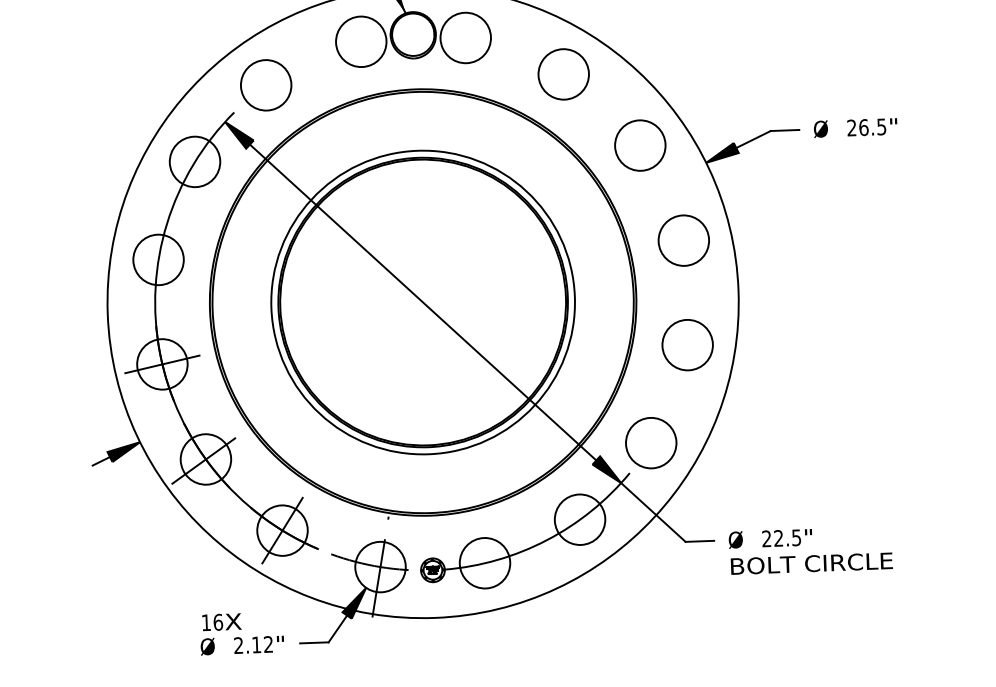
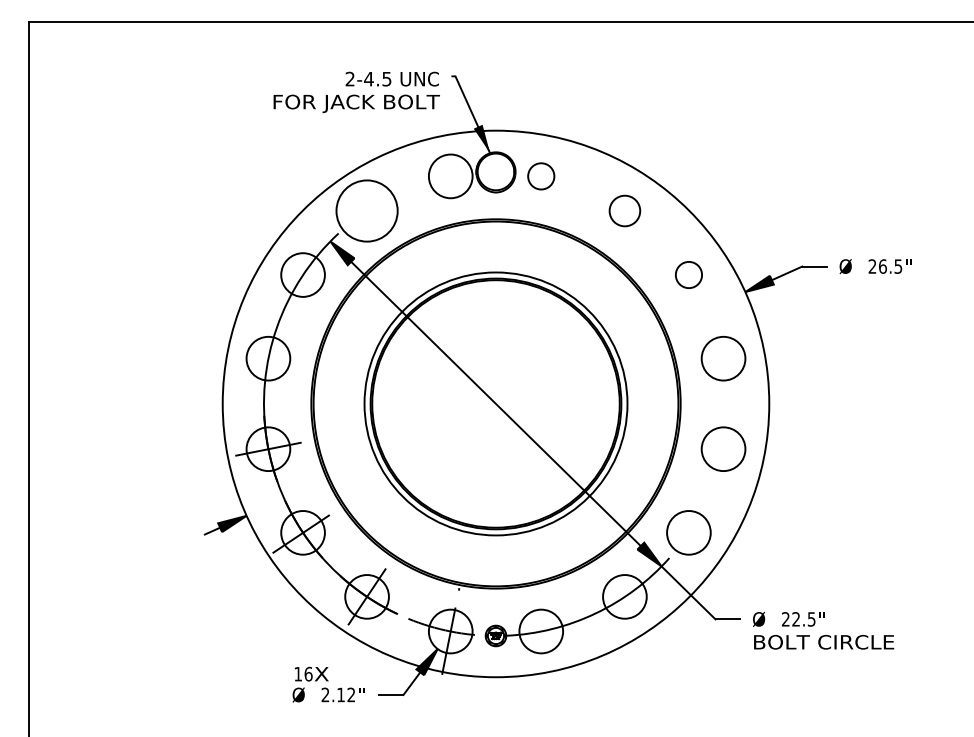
circle: (466, 38) -> (541, 176), size x0.6
circle: (563, 73) -> (624, 210), size x0.7
circle: (265, 84) -> (366, 210), size x1.4
circle: (639, 144) -> (688, 274), size x0.6

